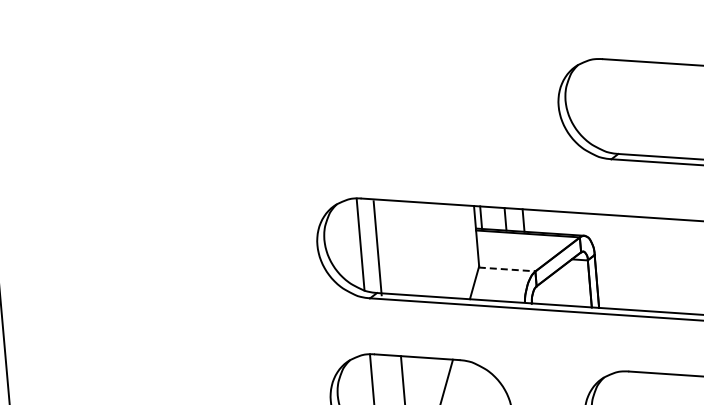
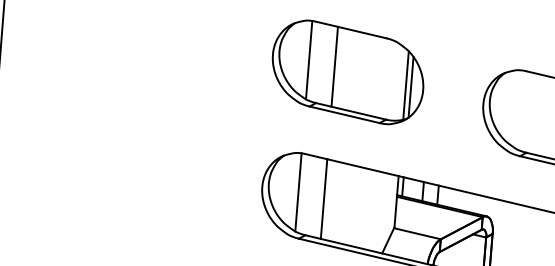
part: (394, 95) -> (347, 72), added
line: (377, 248) -> (323, 199), moved
line: (507, 269) -> (417, 233), dashed -> solid

